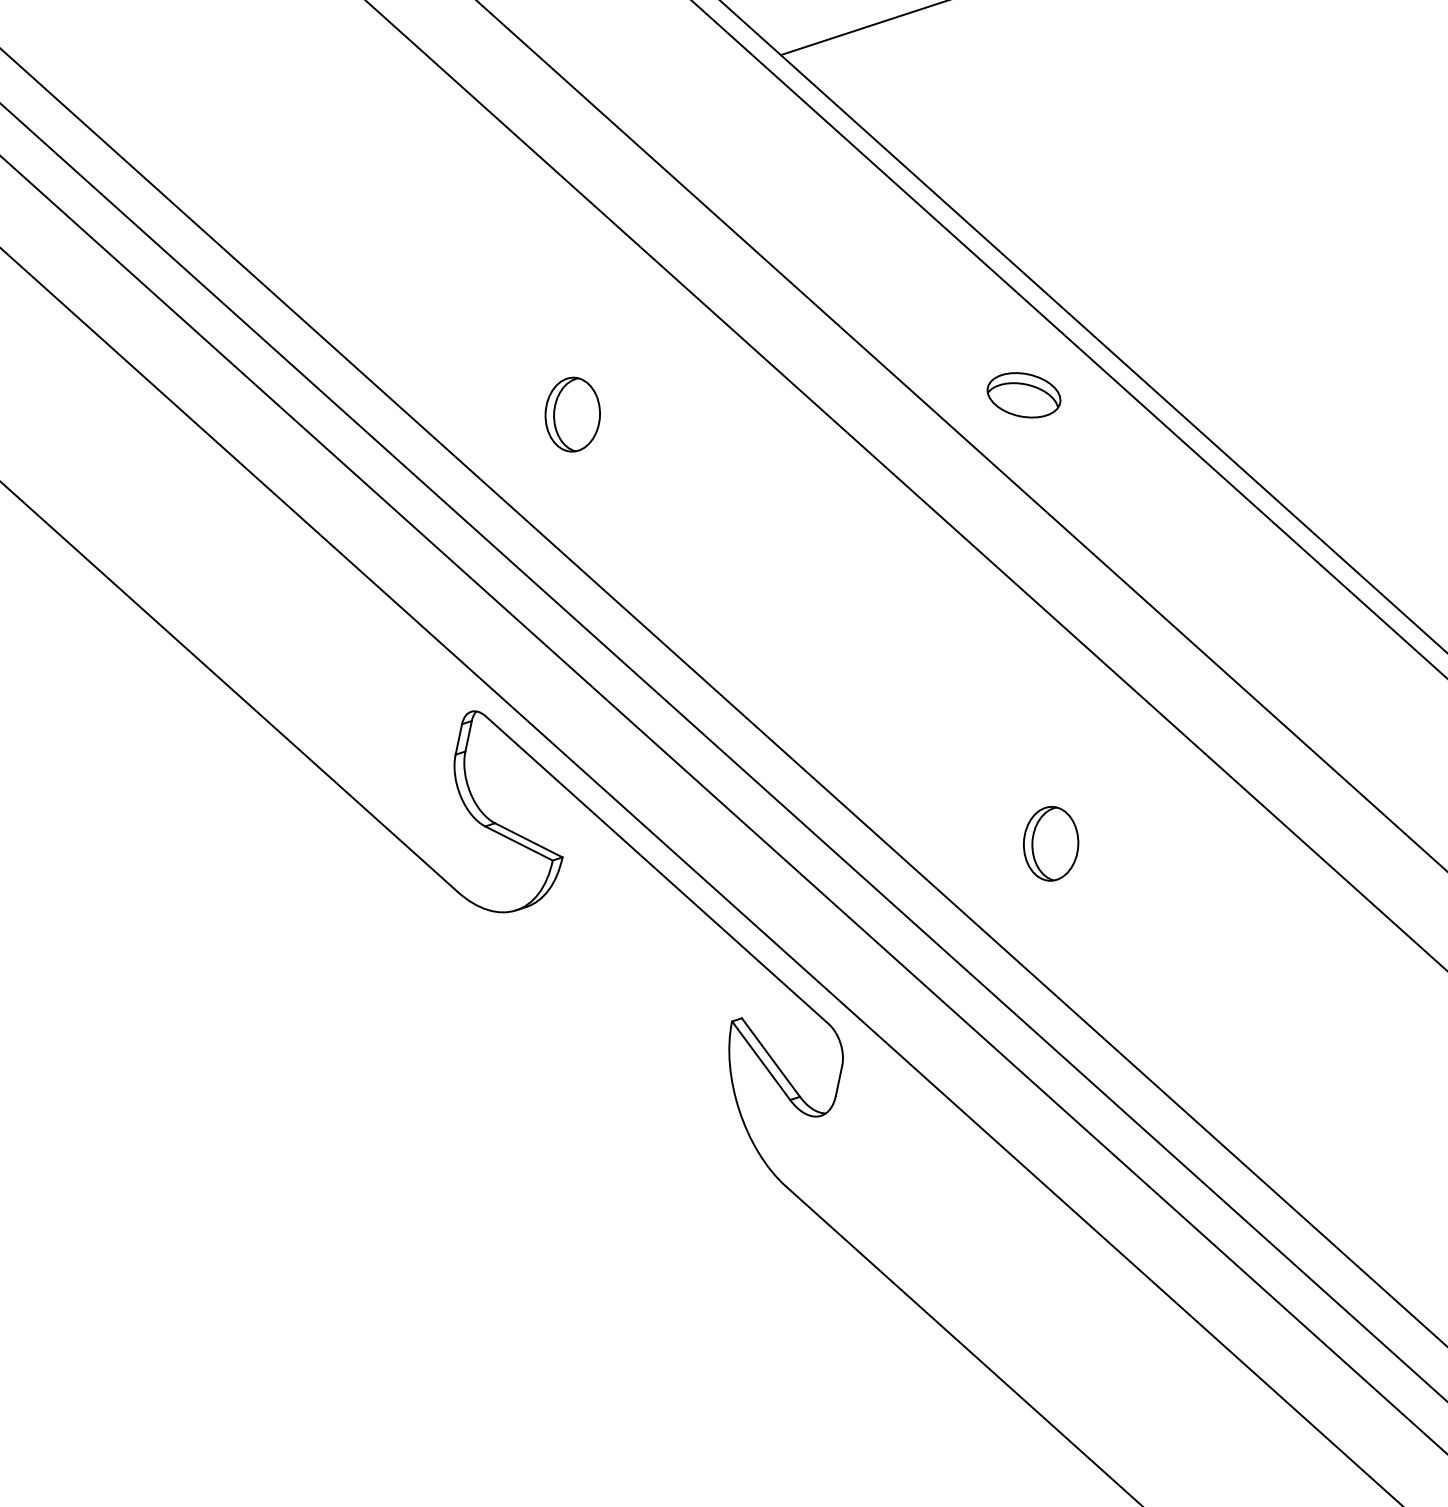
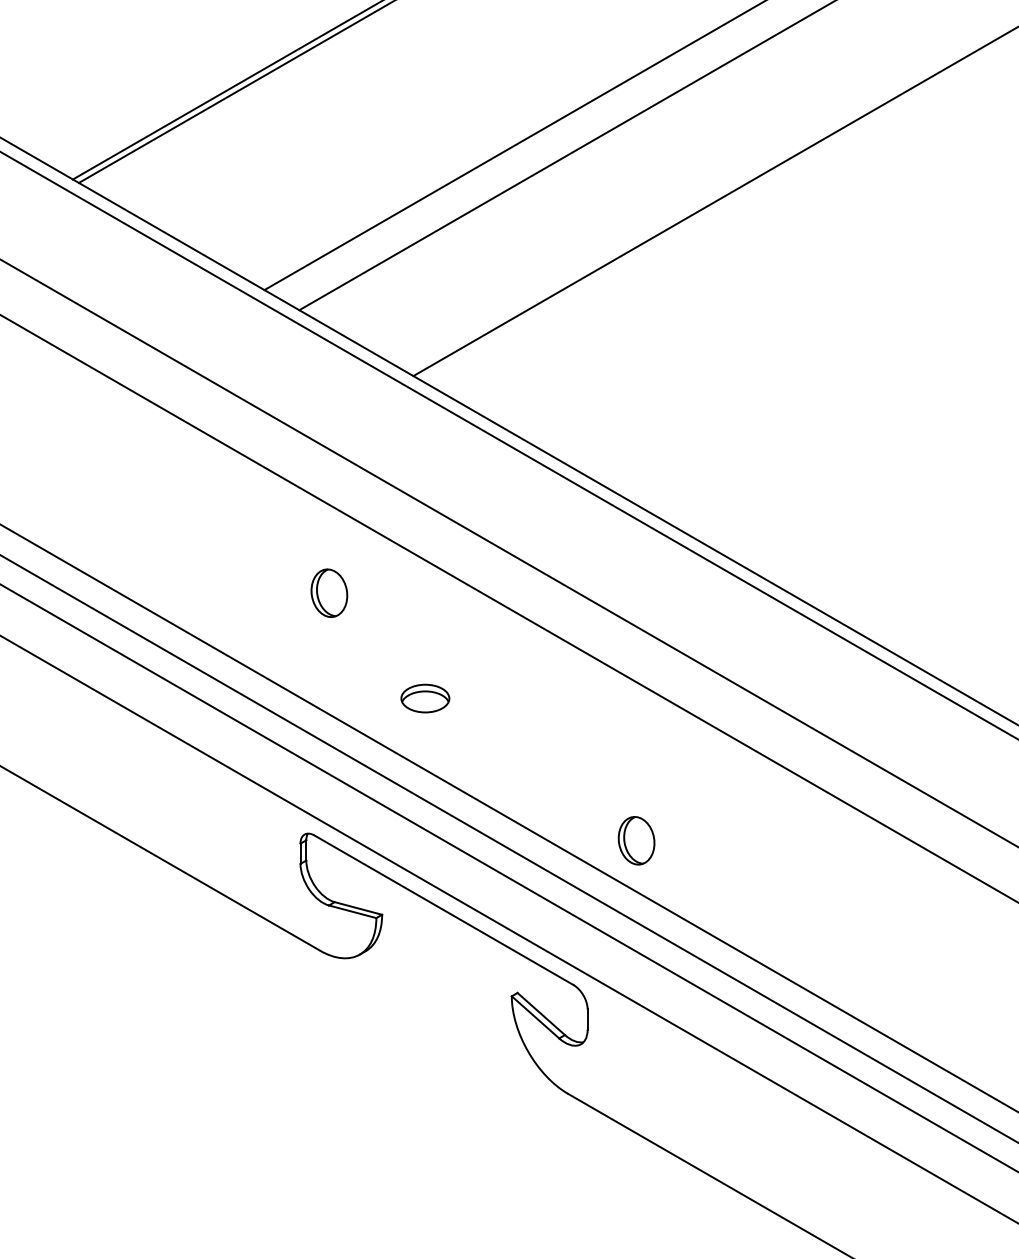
part: (1024, 395) -> (425, 698), moved
part: (573, 413) -> (329, 592), moved
part: (1051, 843) -> (636, 840), moved

